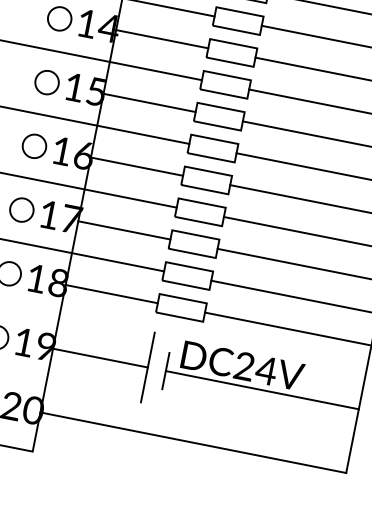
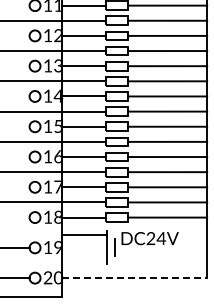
line: (98, 356) -> (83, 234), moved
line: (262, 389) -> (161, 247), removed
line: (193, 443) -> (134, 278), solid -> dashed

